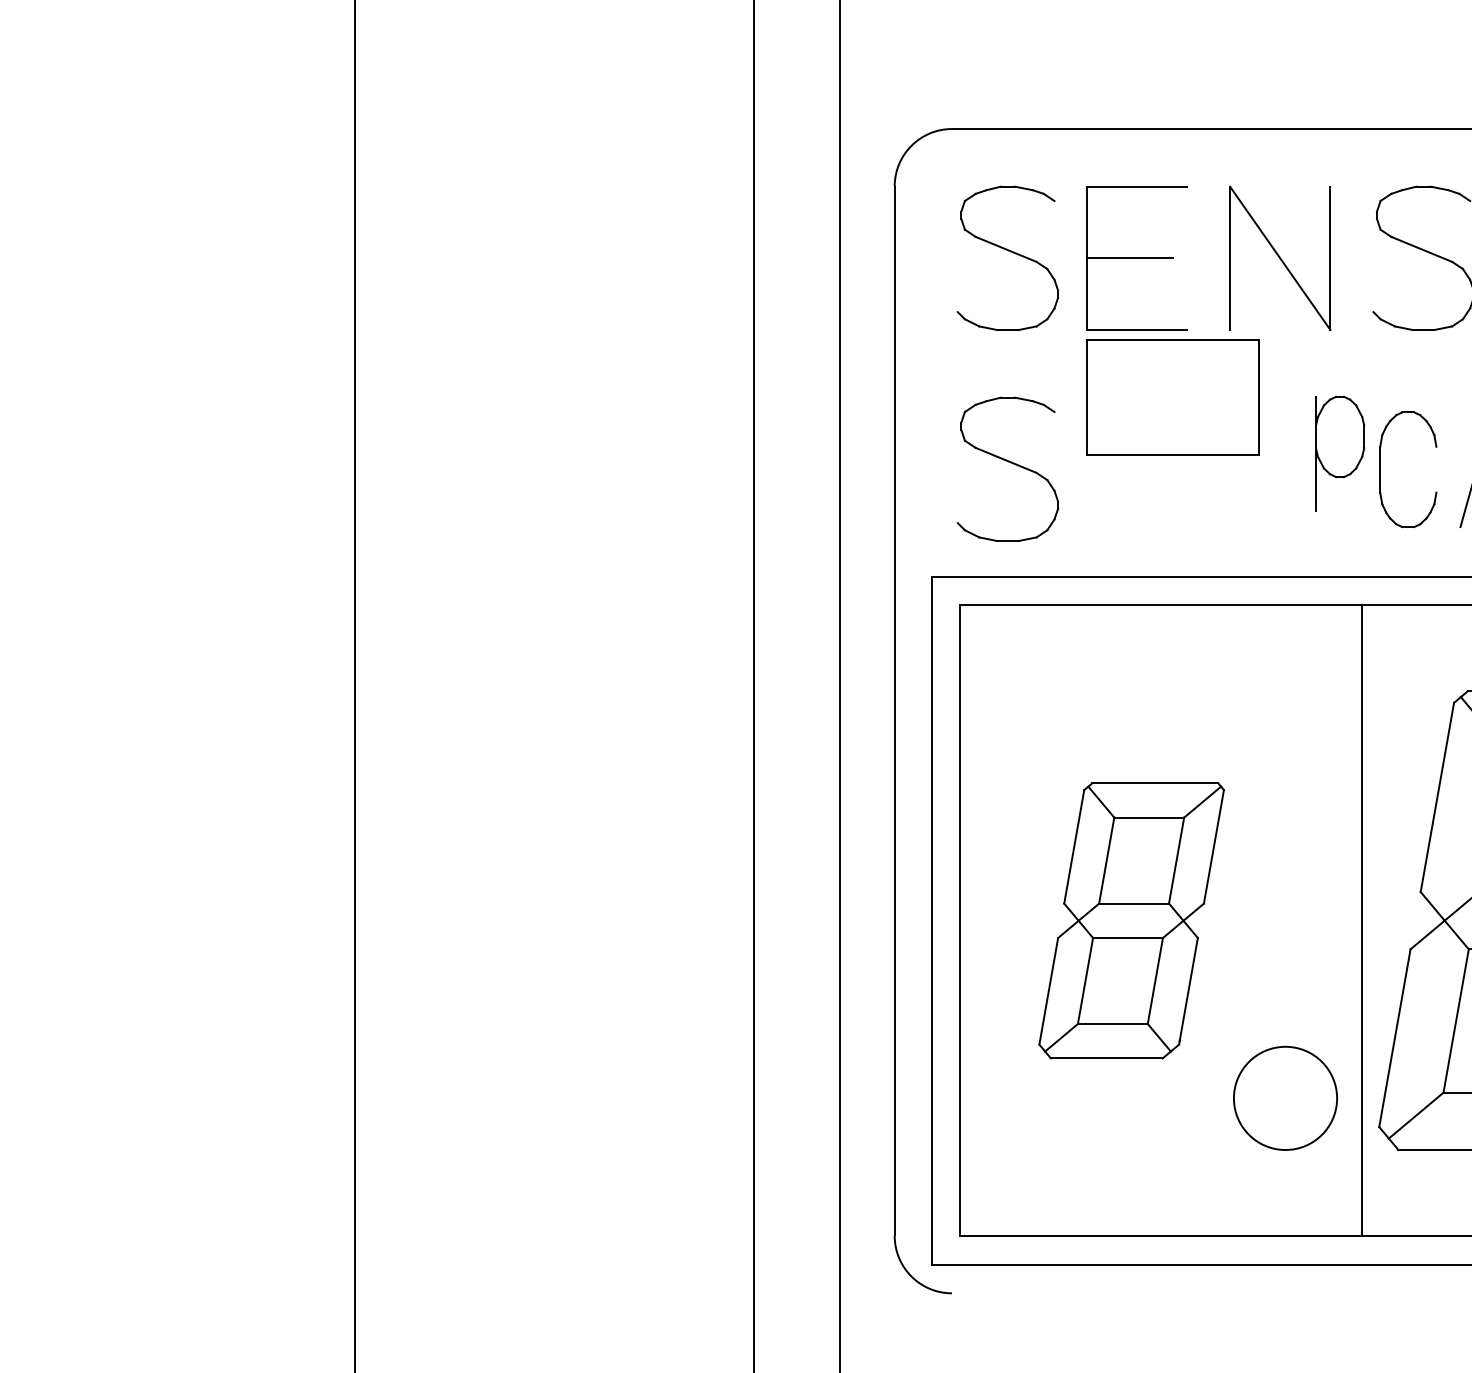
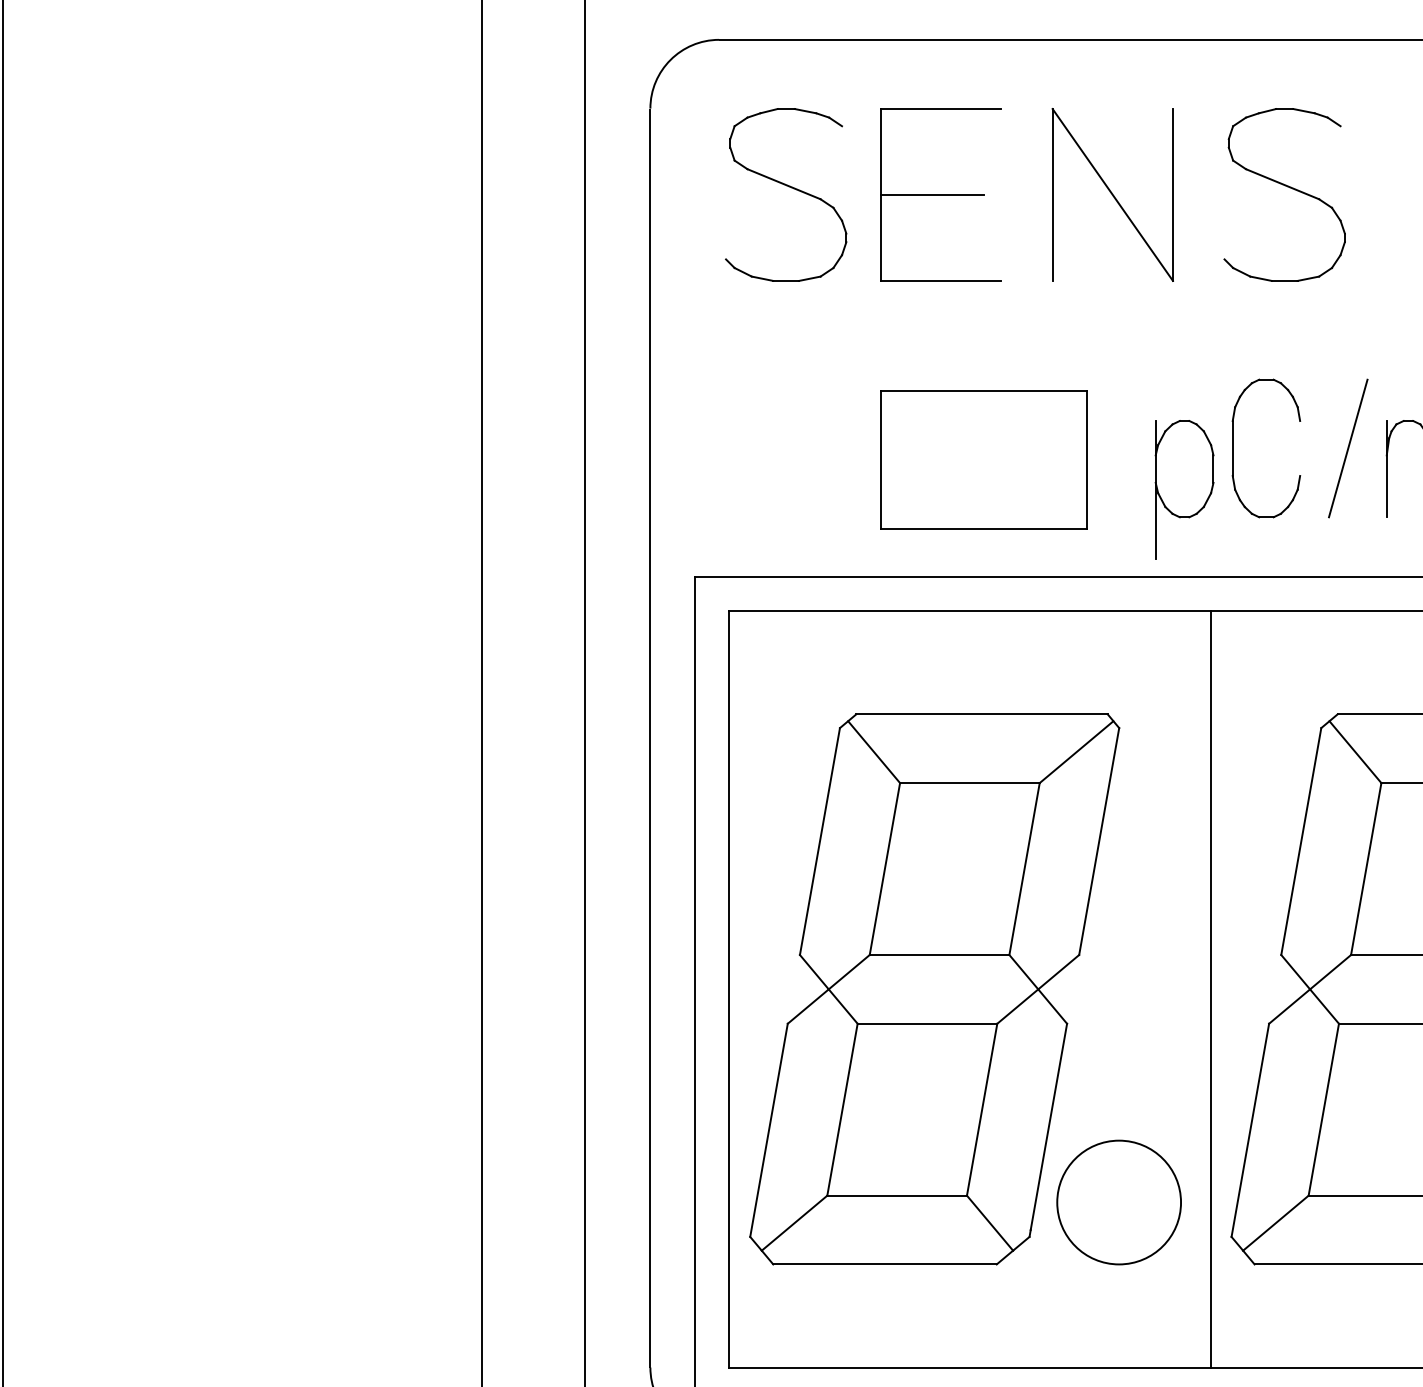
part: (1172, 397) -> (983, 460), moved
part: (1340, 453) -> (1185, 489), moved
part: (1007, 468) -> (785, 447), removed
part: (1131, 920) -> (934, 989), size x1.67

